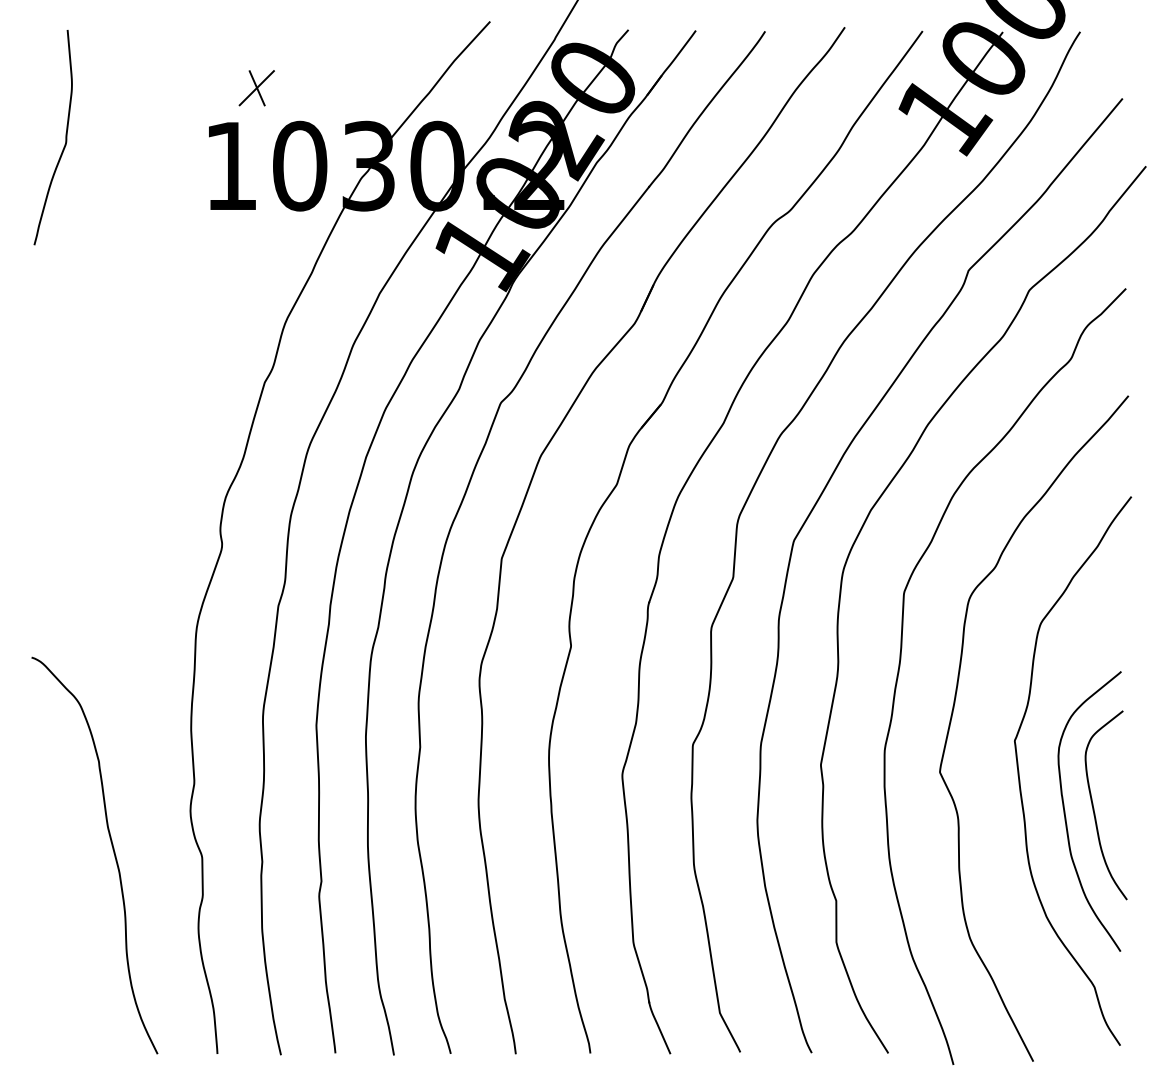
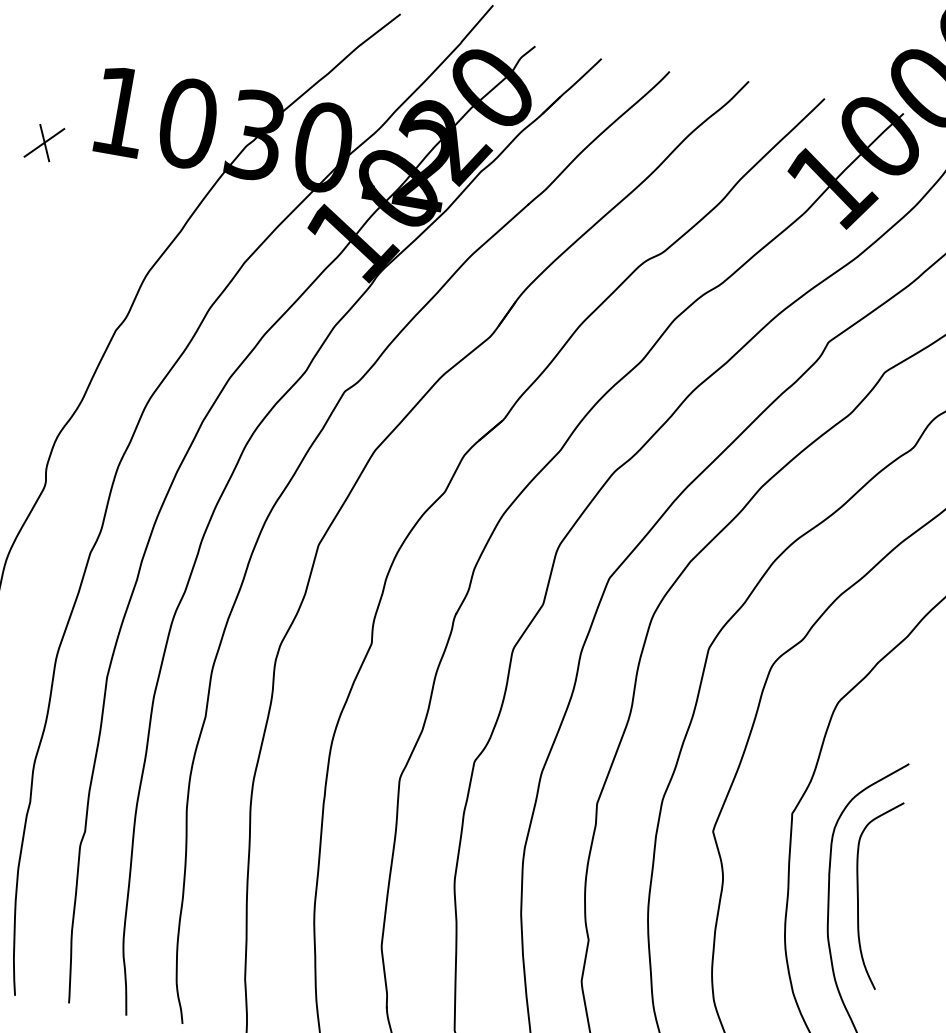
part: (256, 88) -> (44, 143), moved

